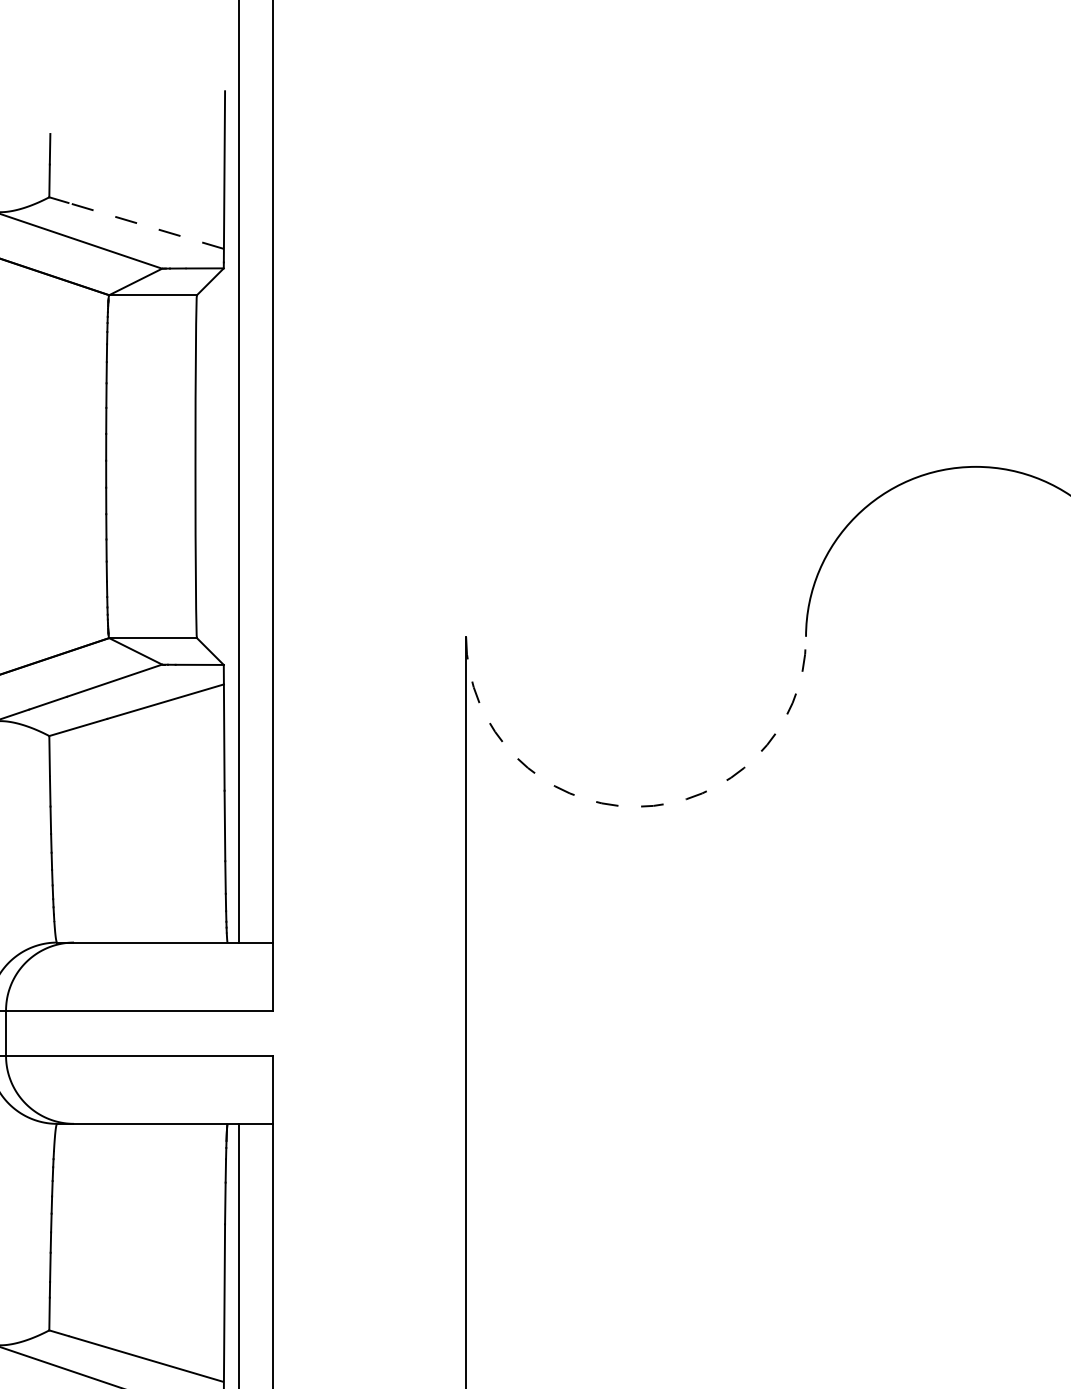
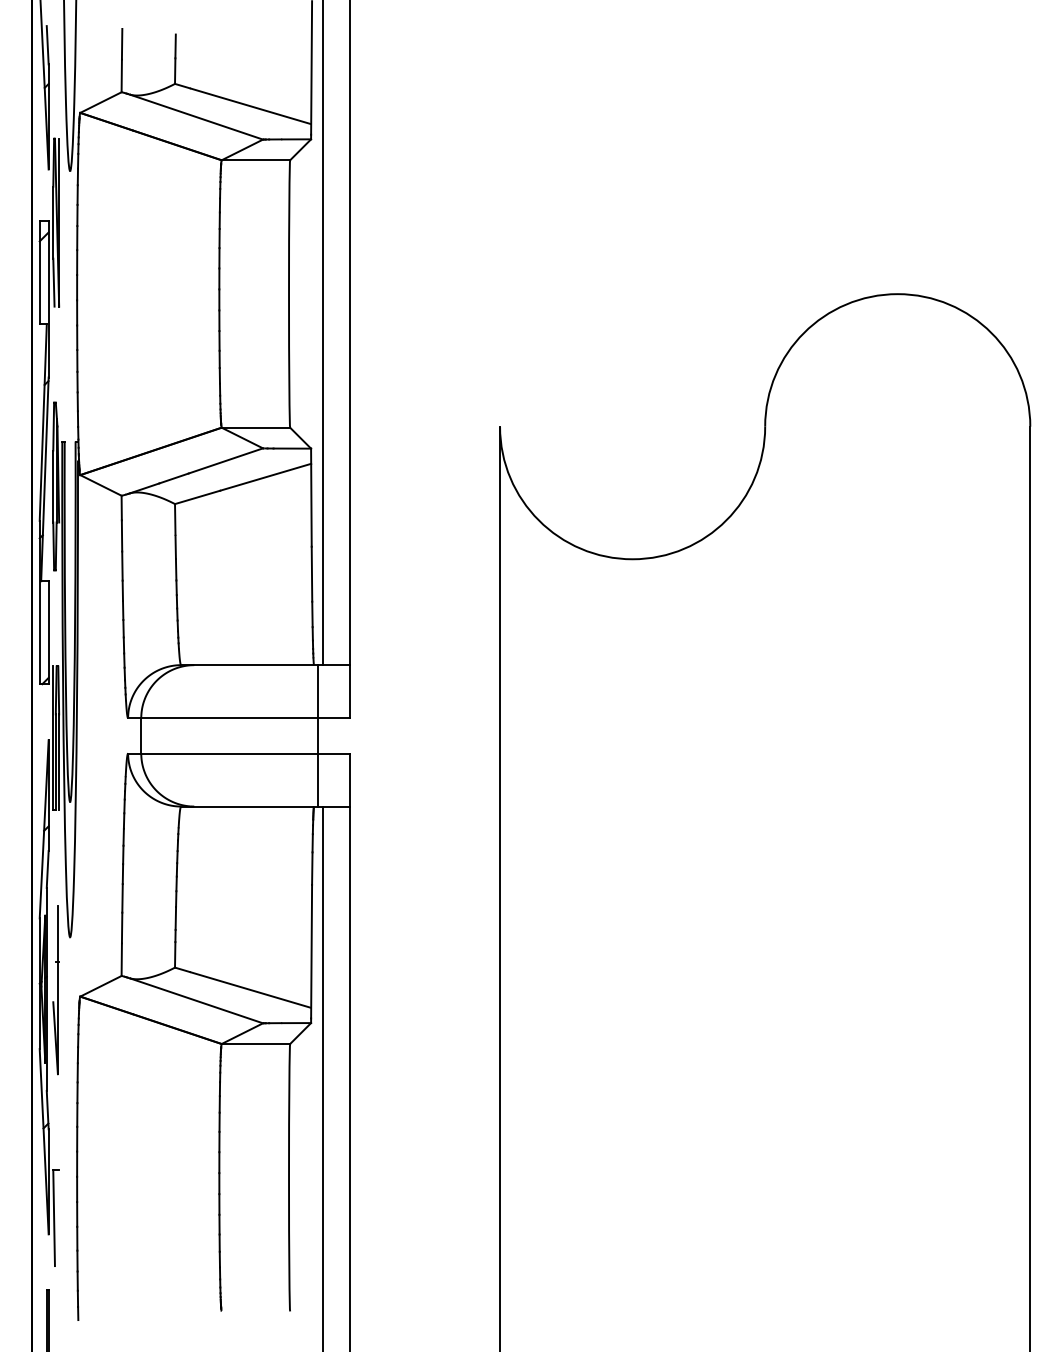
line: (144, 224) -> (249, 105), dashed -> solid
arc: (635, 807) -> (632, 559), dashed -> solid
line: (232, 1032) -> (317, 735), added

